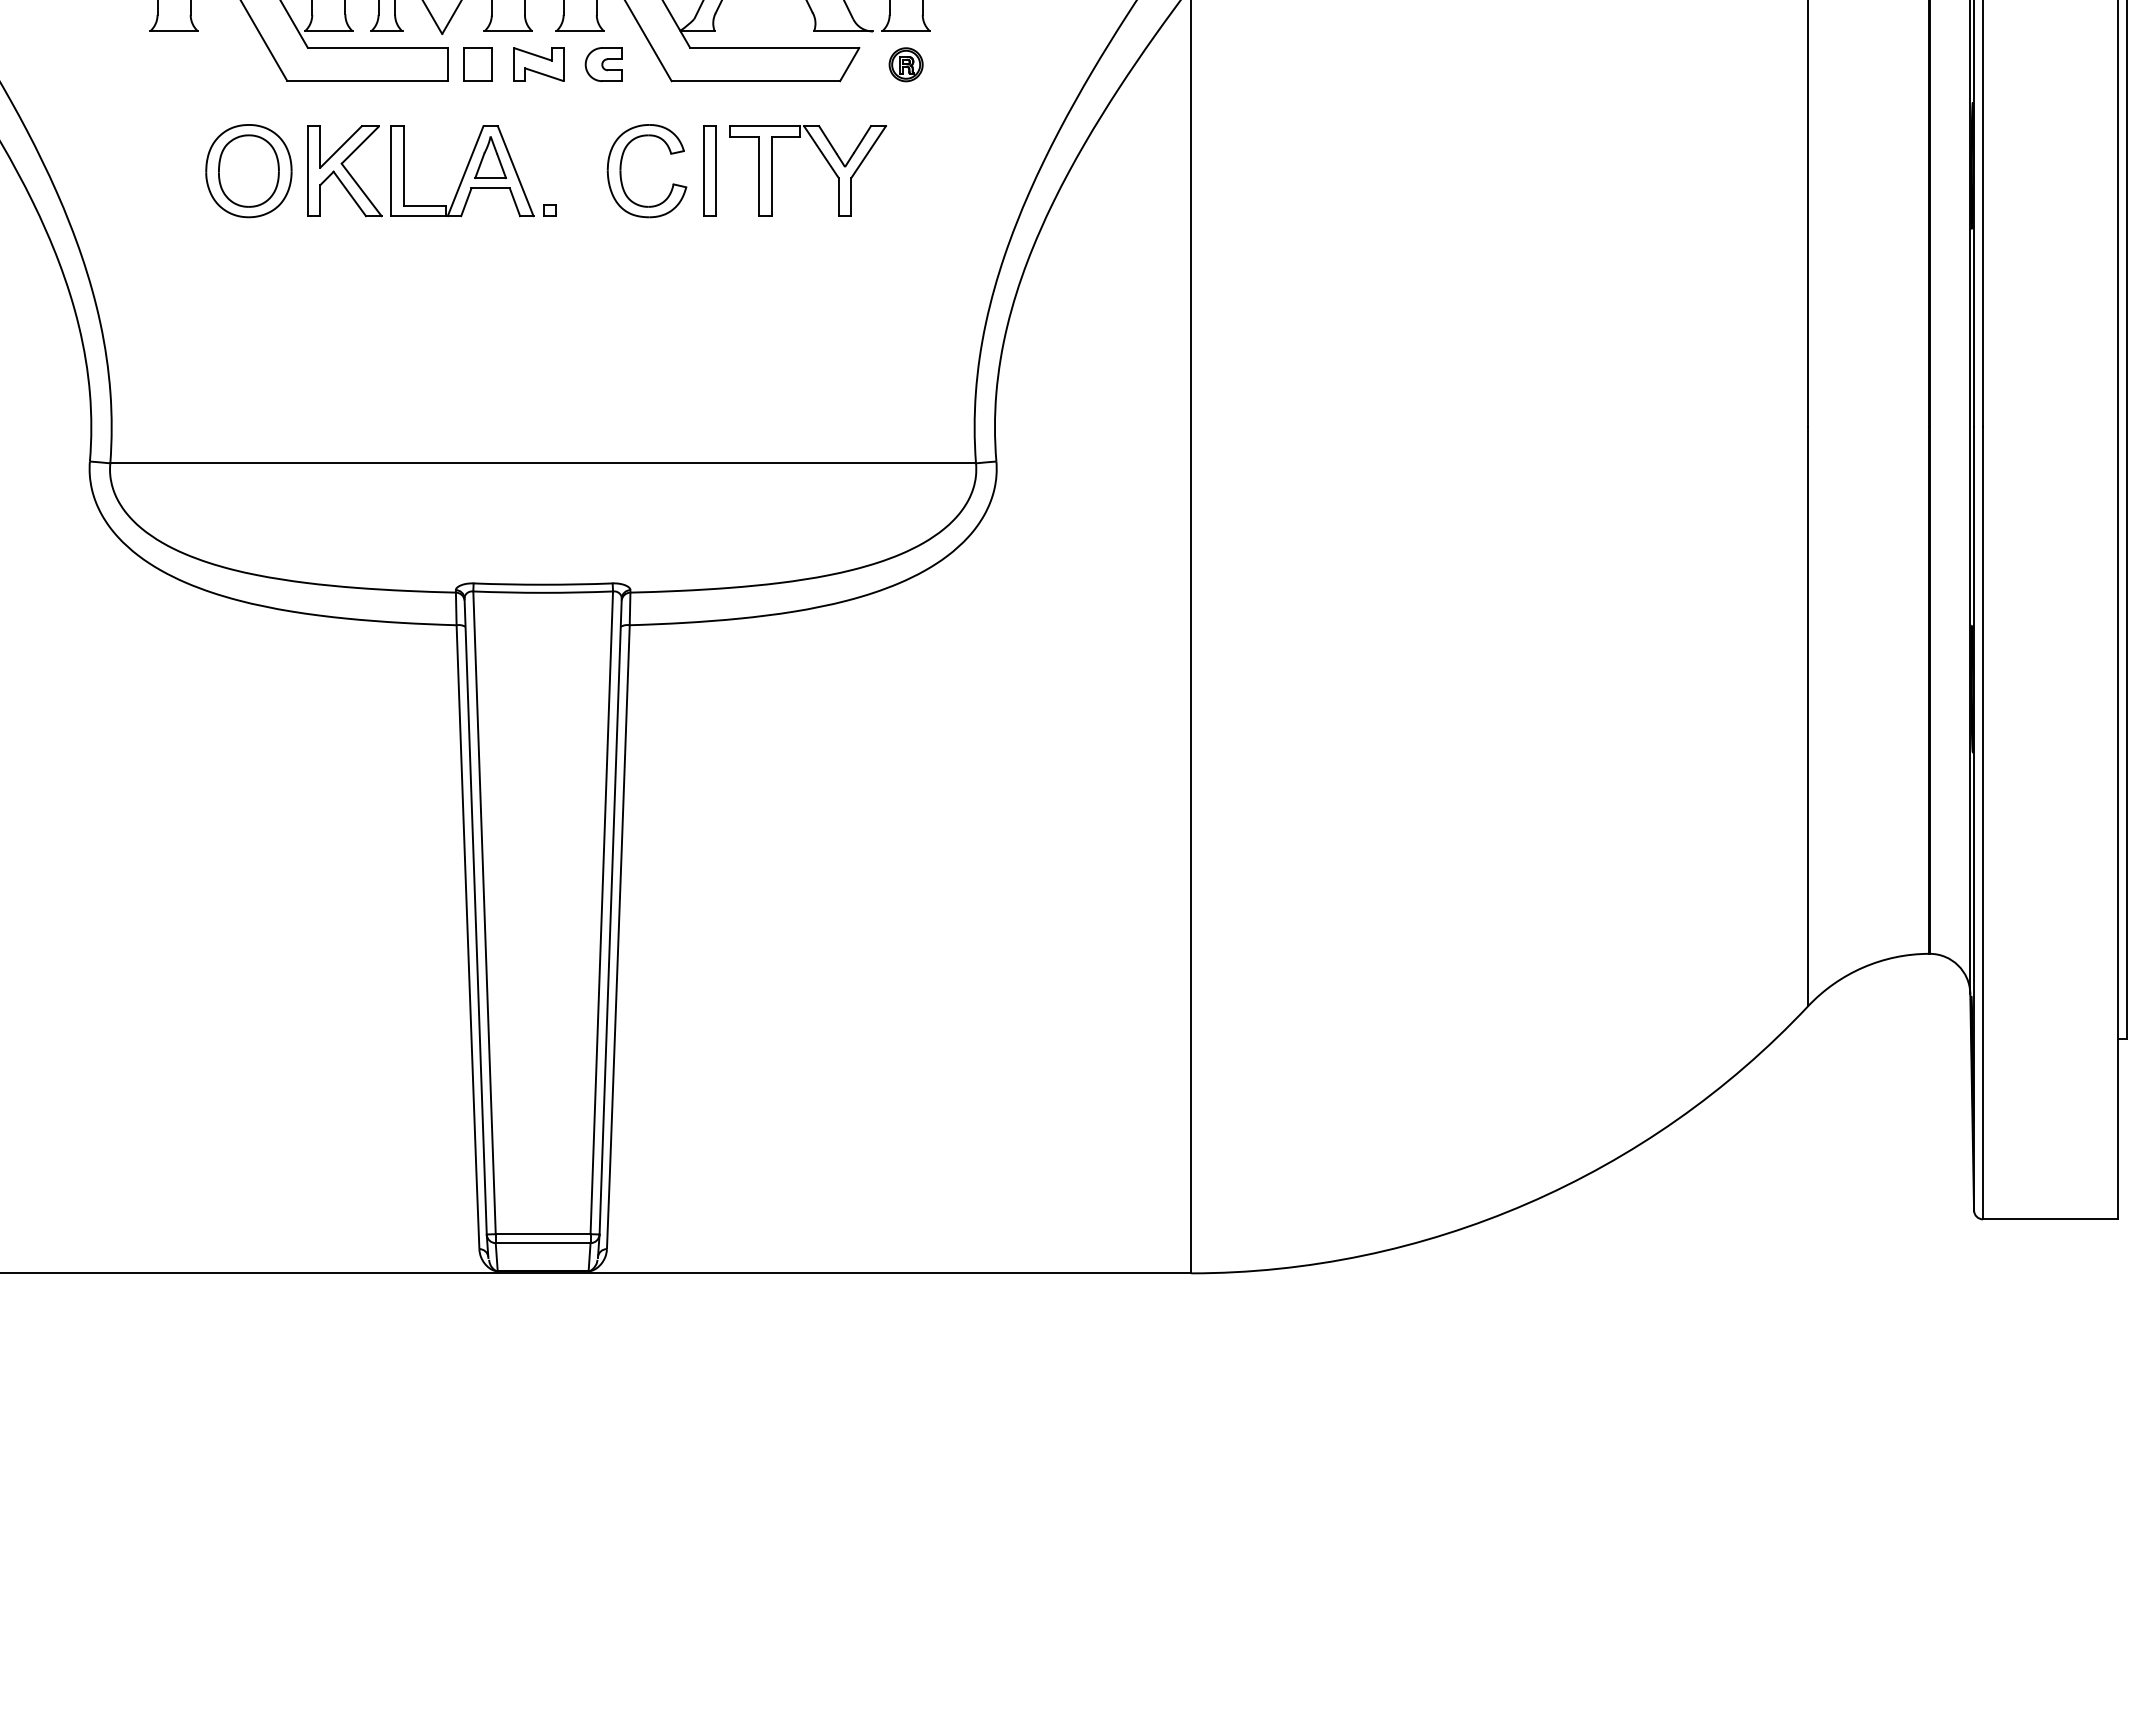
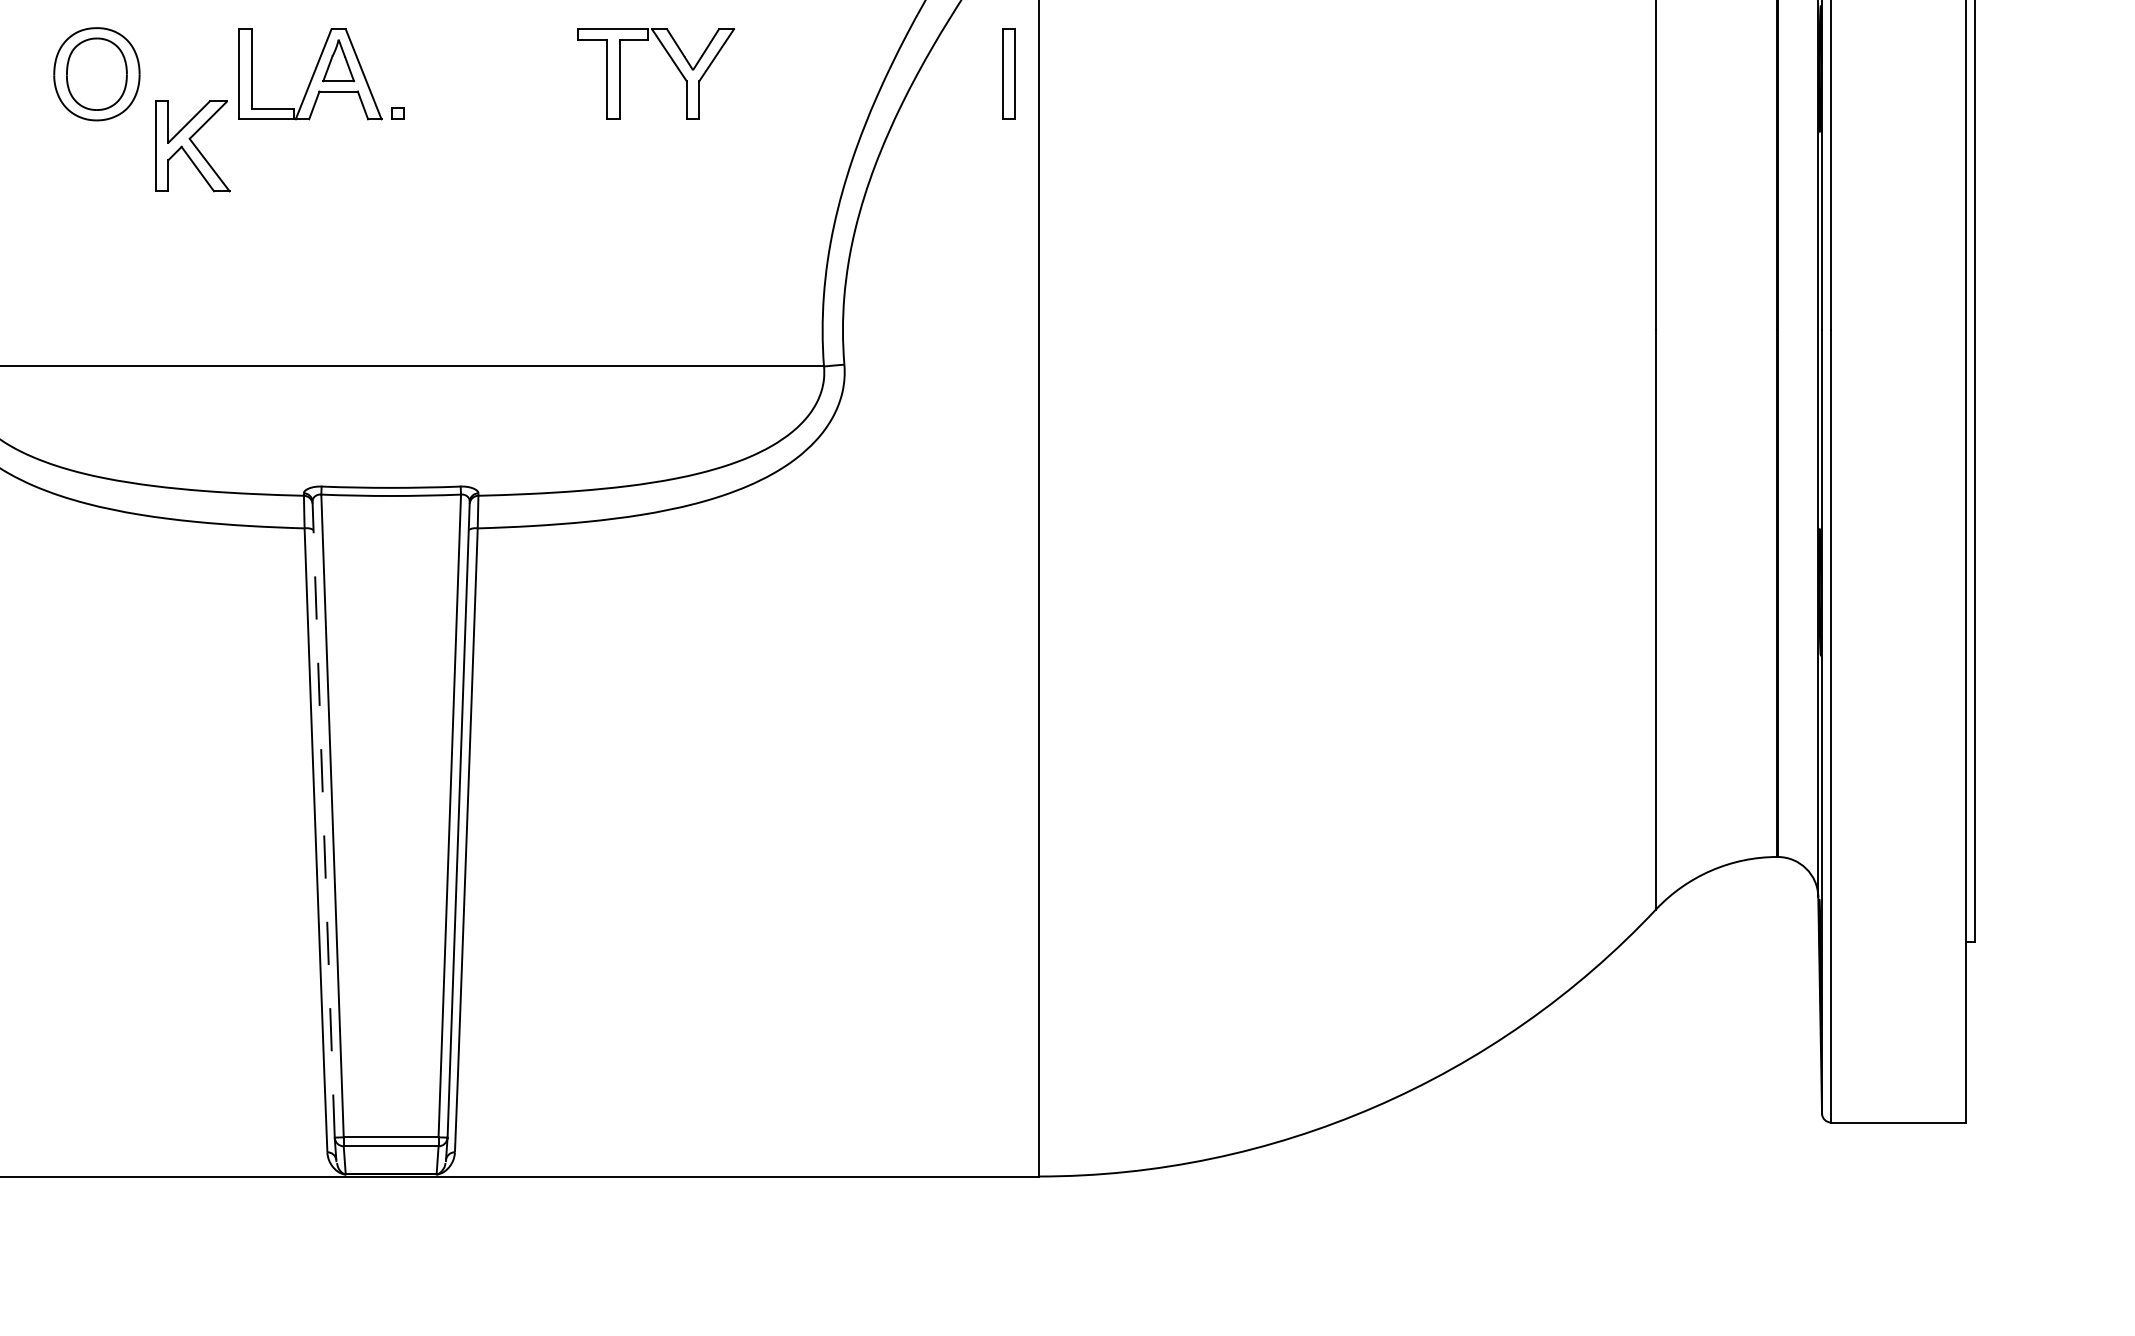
part: (709, 170) -> (1008, 73), moved
part: (344, 171) -> (192, 146), moved
part: (621, 171) -> (469, 74), removed
line: (475, 915) -> (323, 818), solid -> dashed

